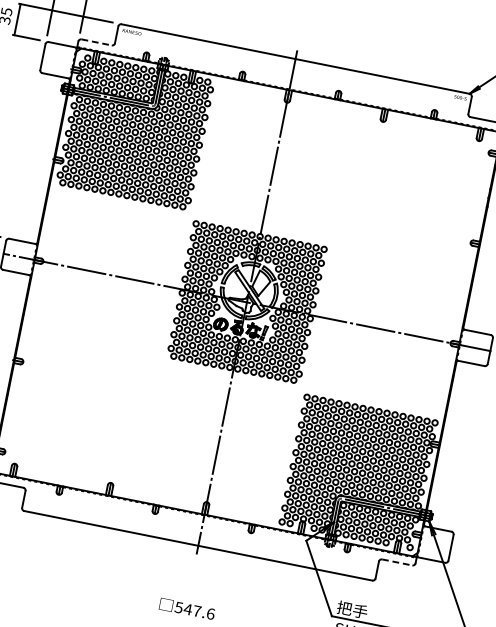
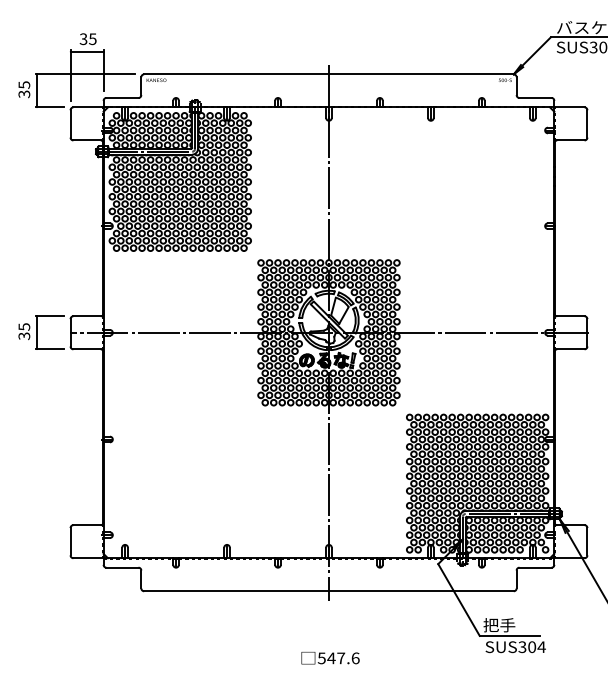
line: (96, 41) -> (122, 97), dashed -> solid
line: (397, 562) -> (535, 567), dashed -> solid

